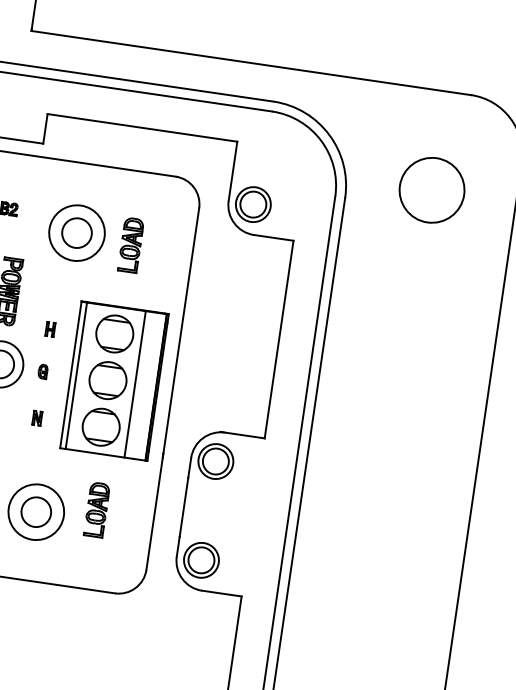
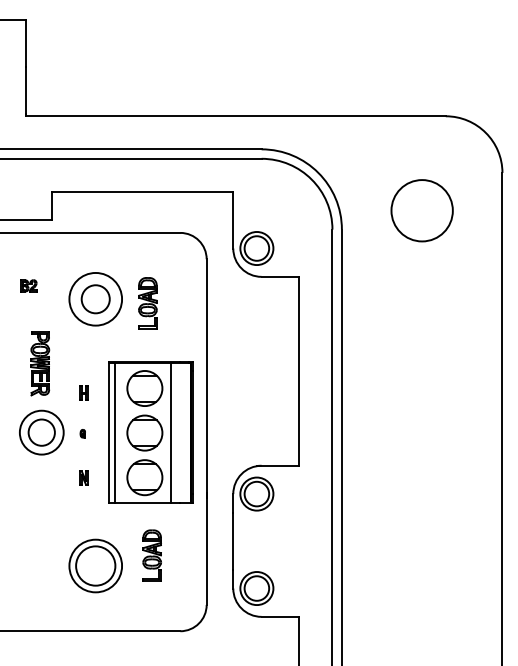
part: (42, 371) -> (82, 433), size x0.6
circle: (36, 511) -> (95, 565), size x1.4

